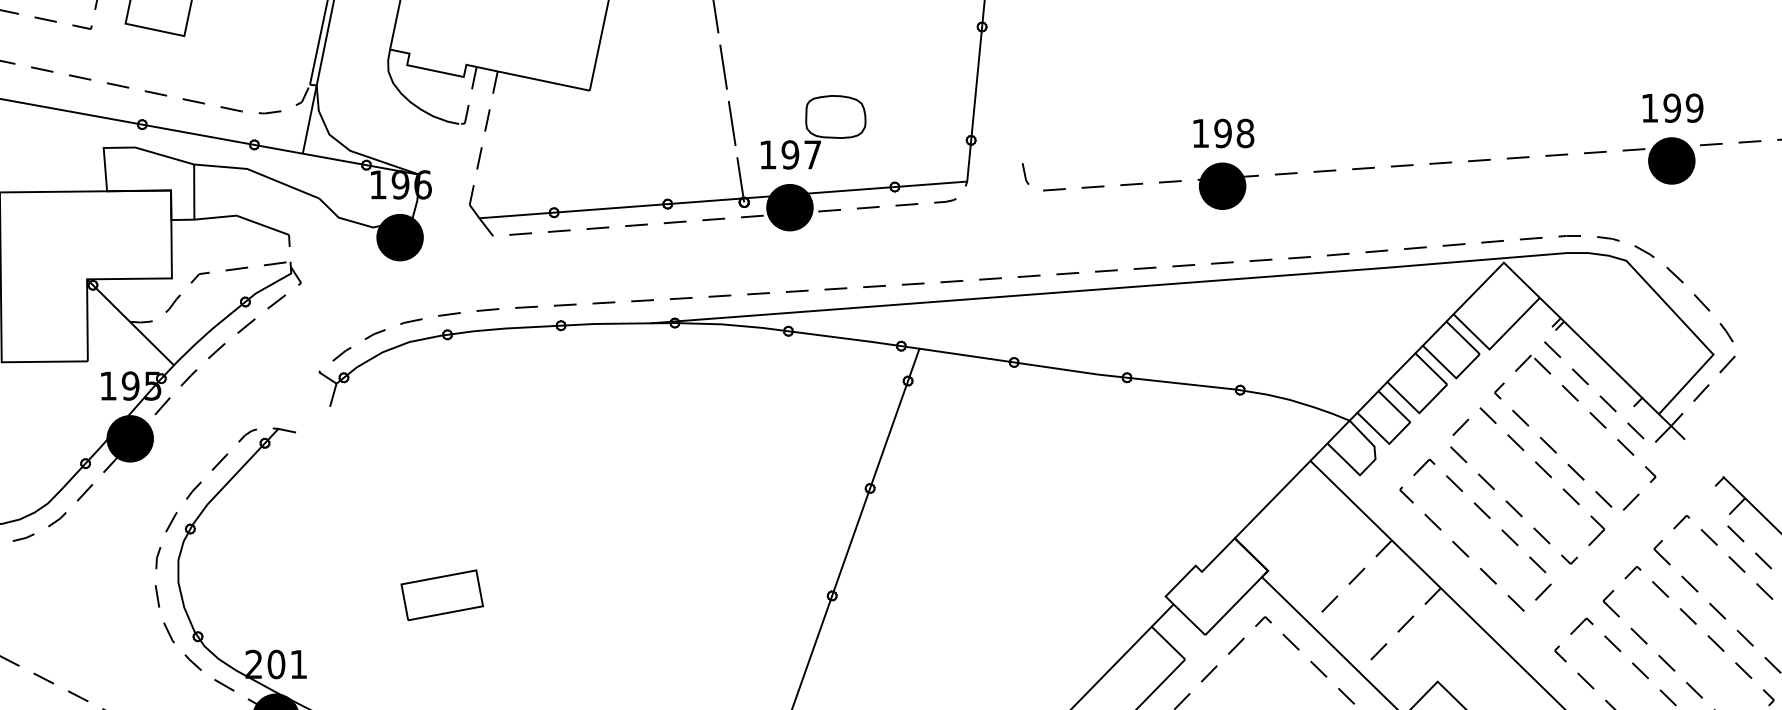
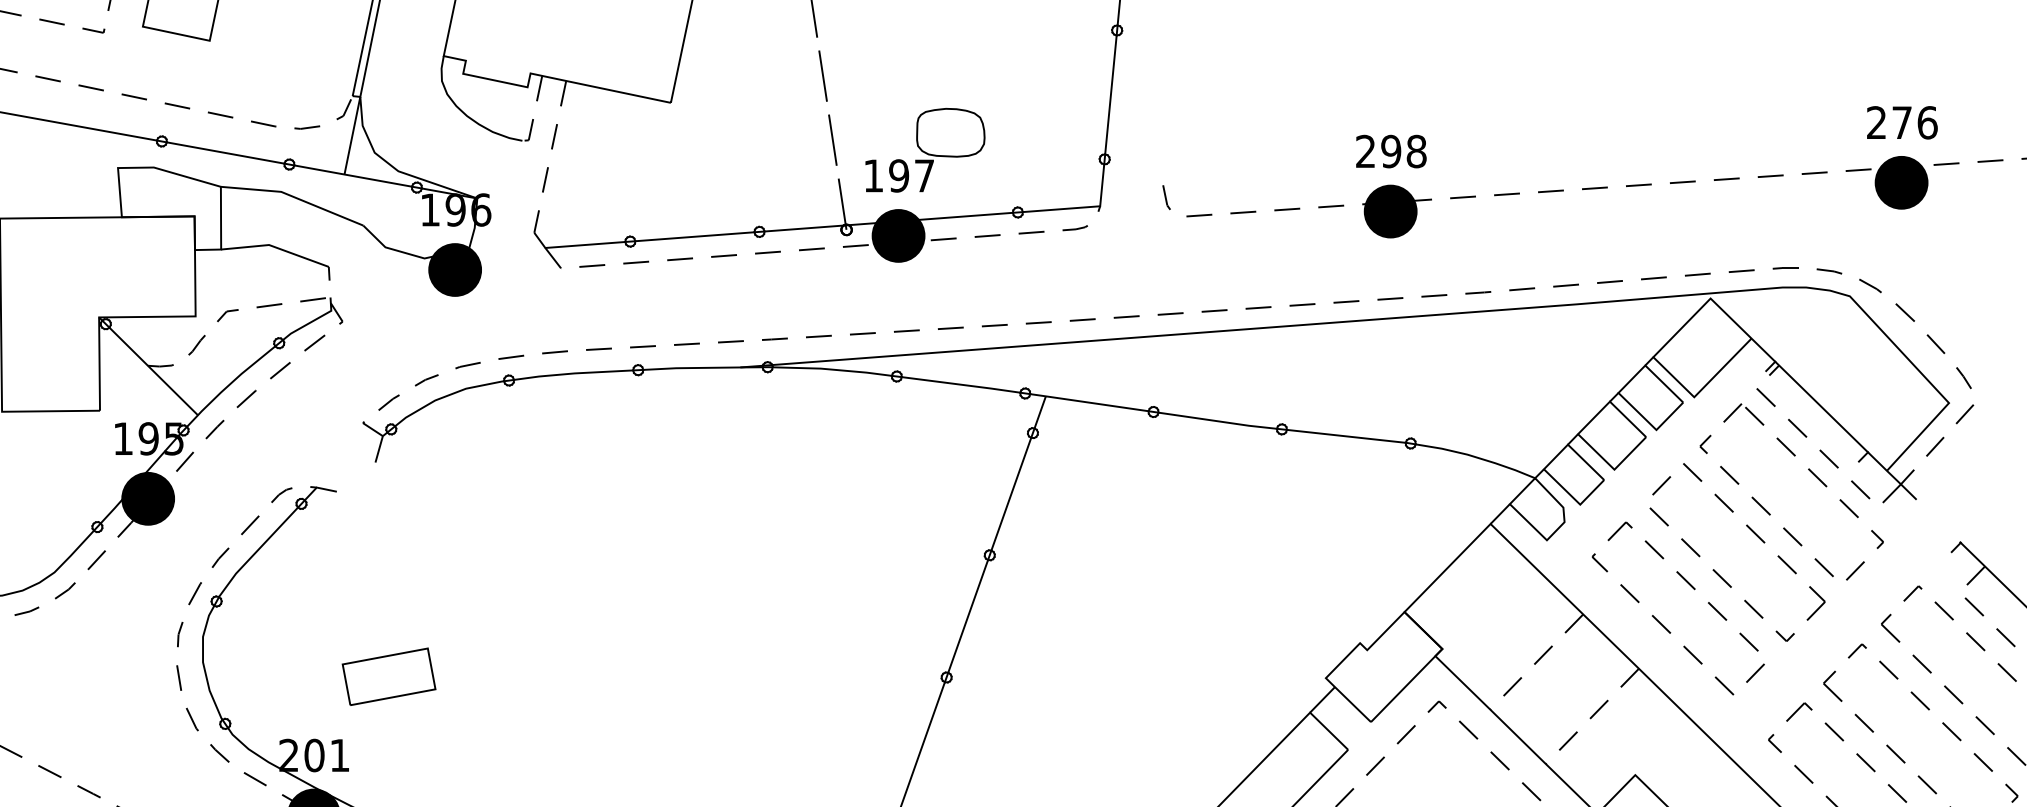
text: (1672, 107) -> (1902, 122), 199 -> 276
text: (1200, 132) -> (1365, 150), 198 -> 298
part: (441, 595) -> (388, 676), moved

